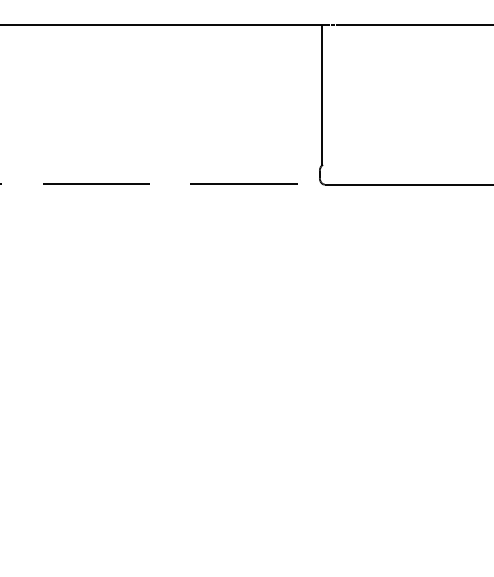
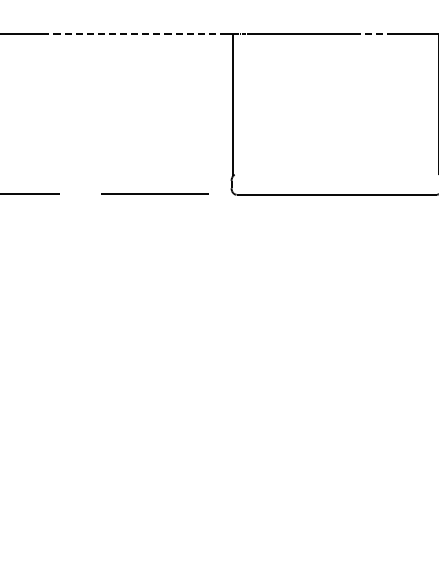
line: (222, 25) -> (133, 34), solid -> dashed
line: (458, 25) -> (371, 34), solid -> dashed

